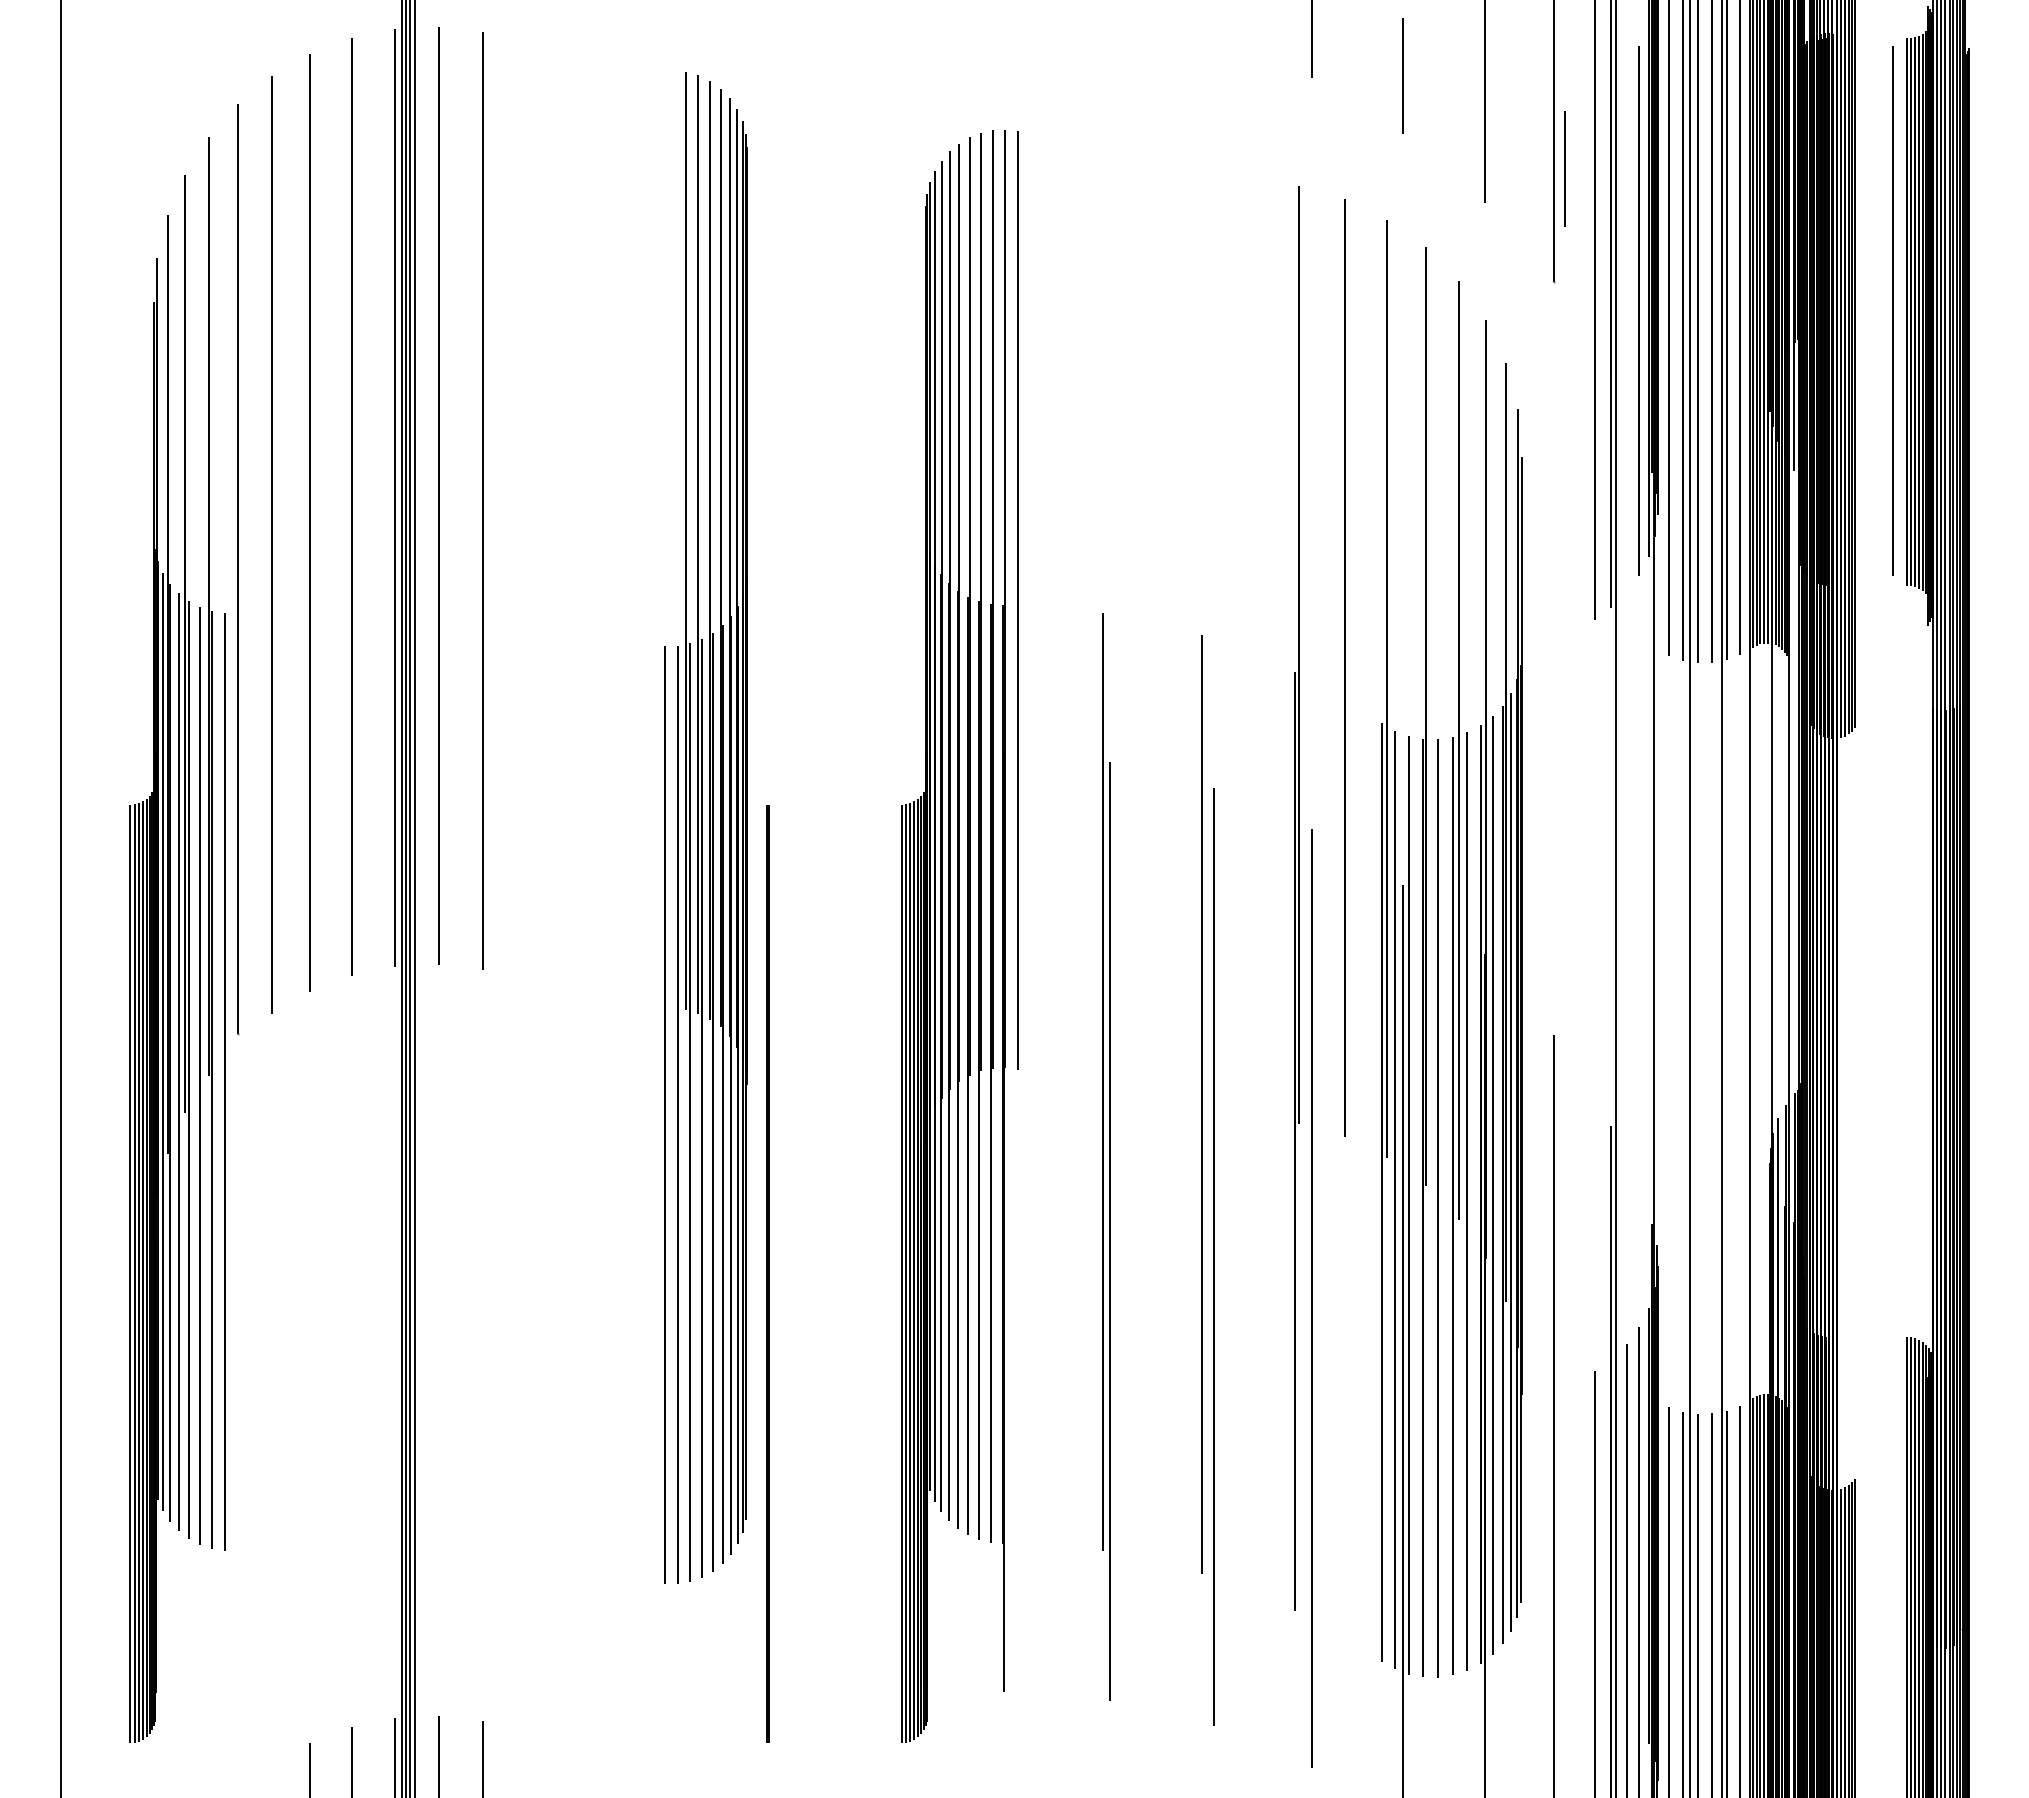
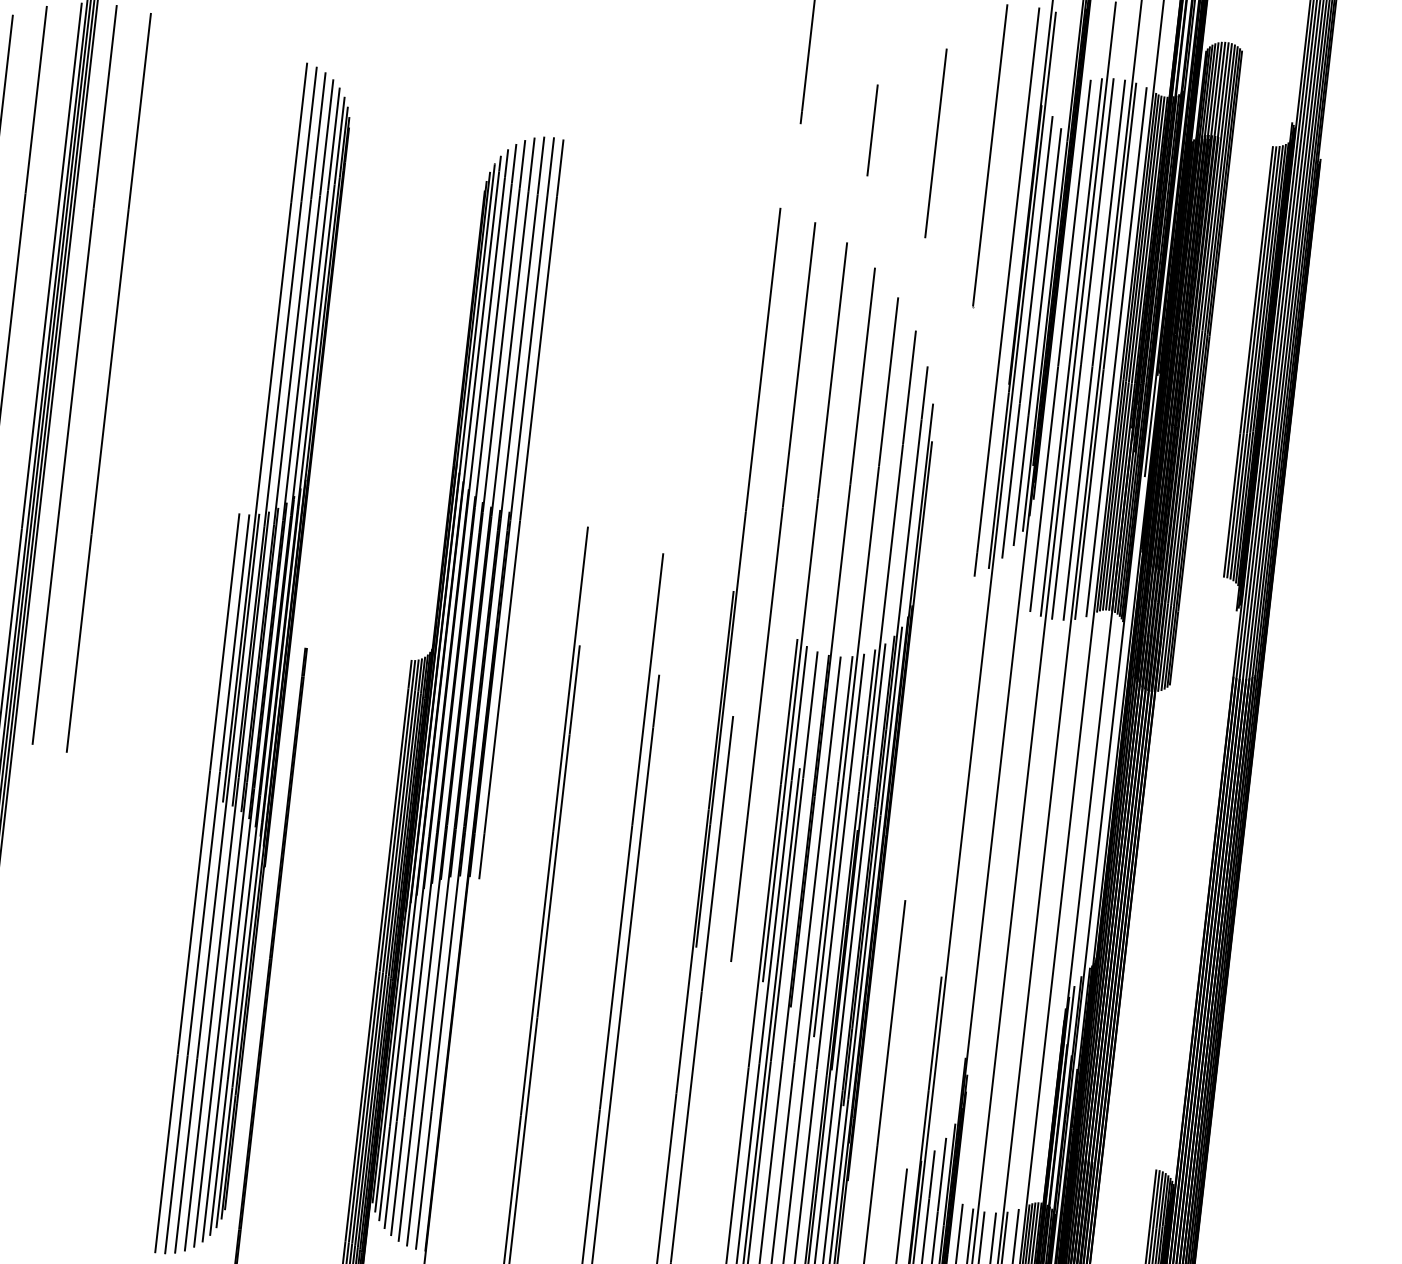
line: (1564, 168) -> (991, 217), removed
line: (1892, 310) -> (1237, 359), removed
line: (1626, 312) -> (1027, 337), added

